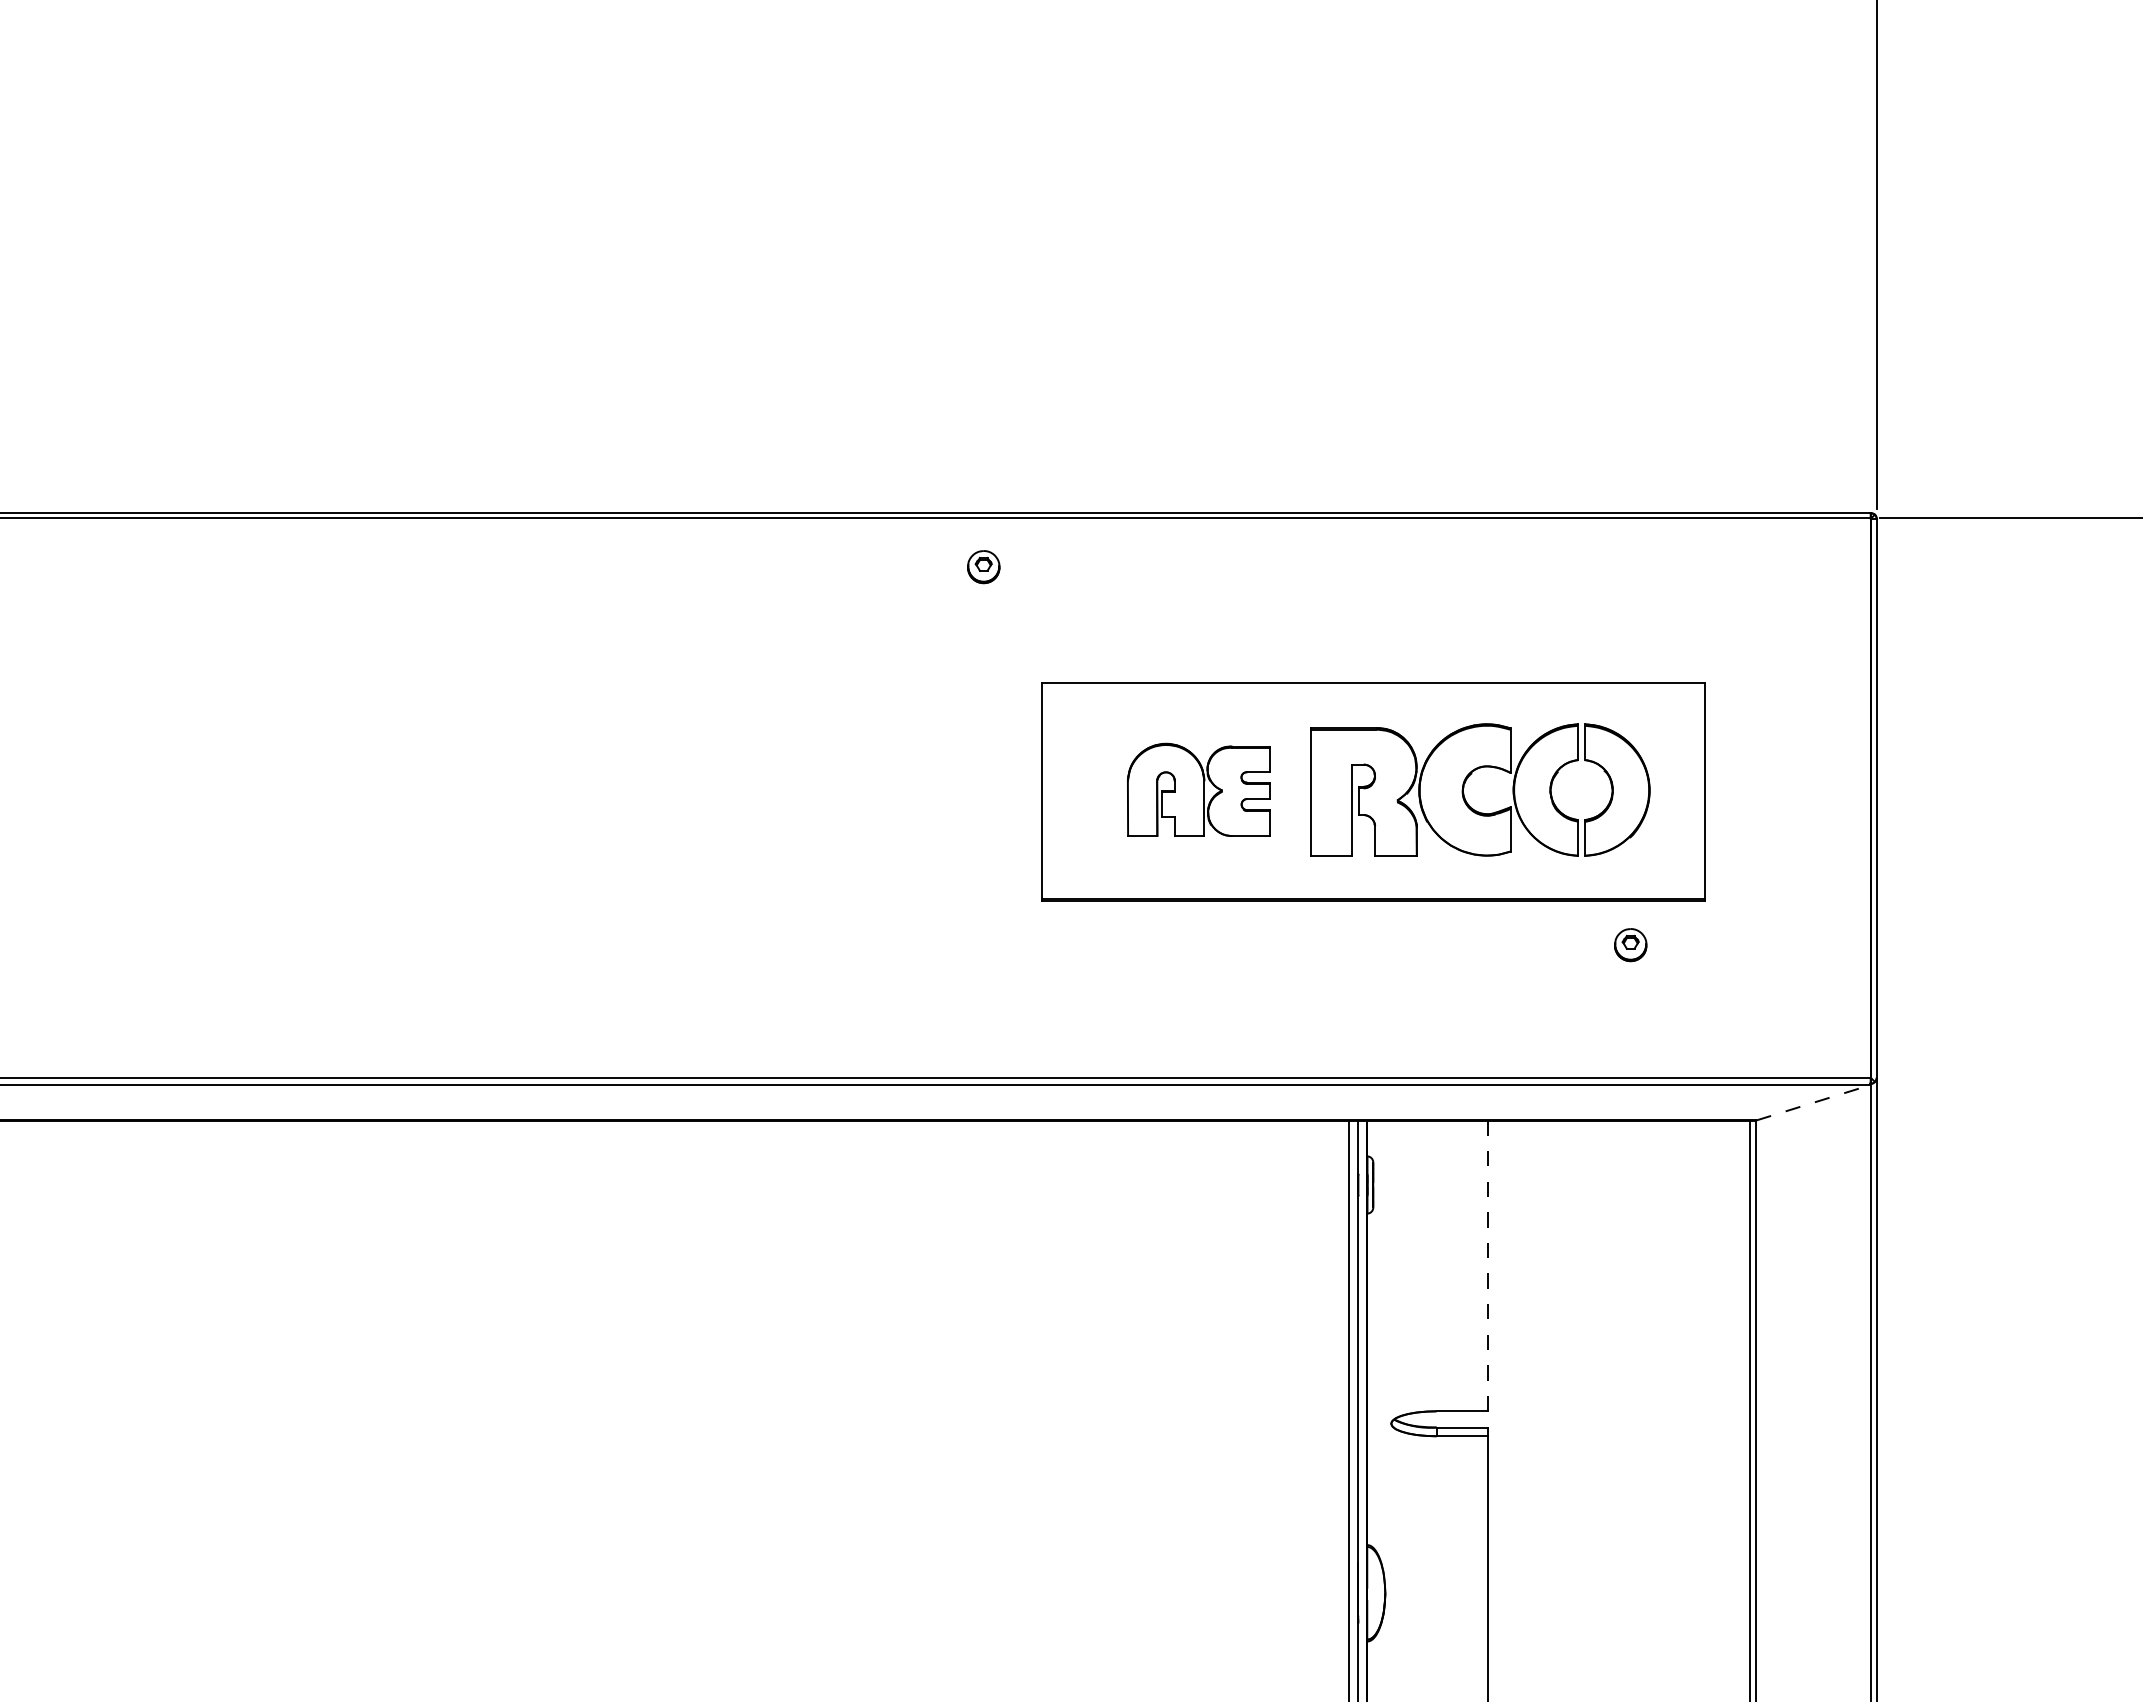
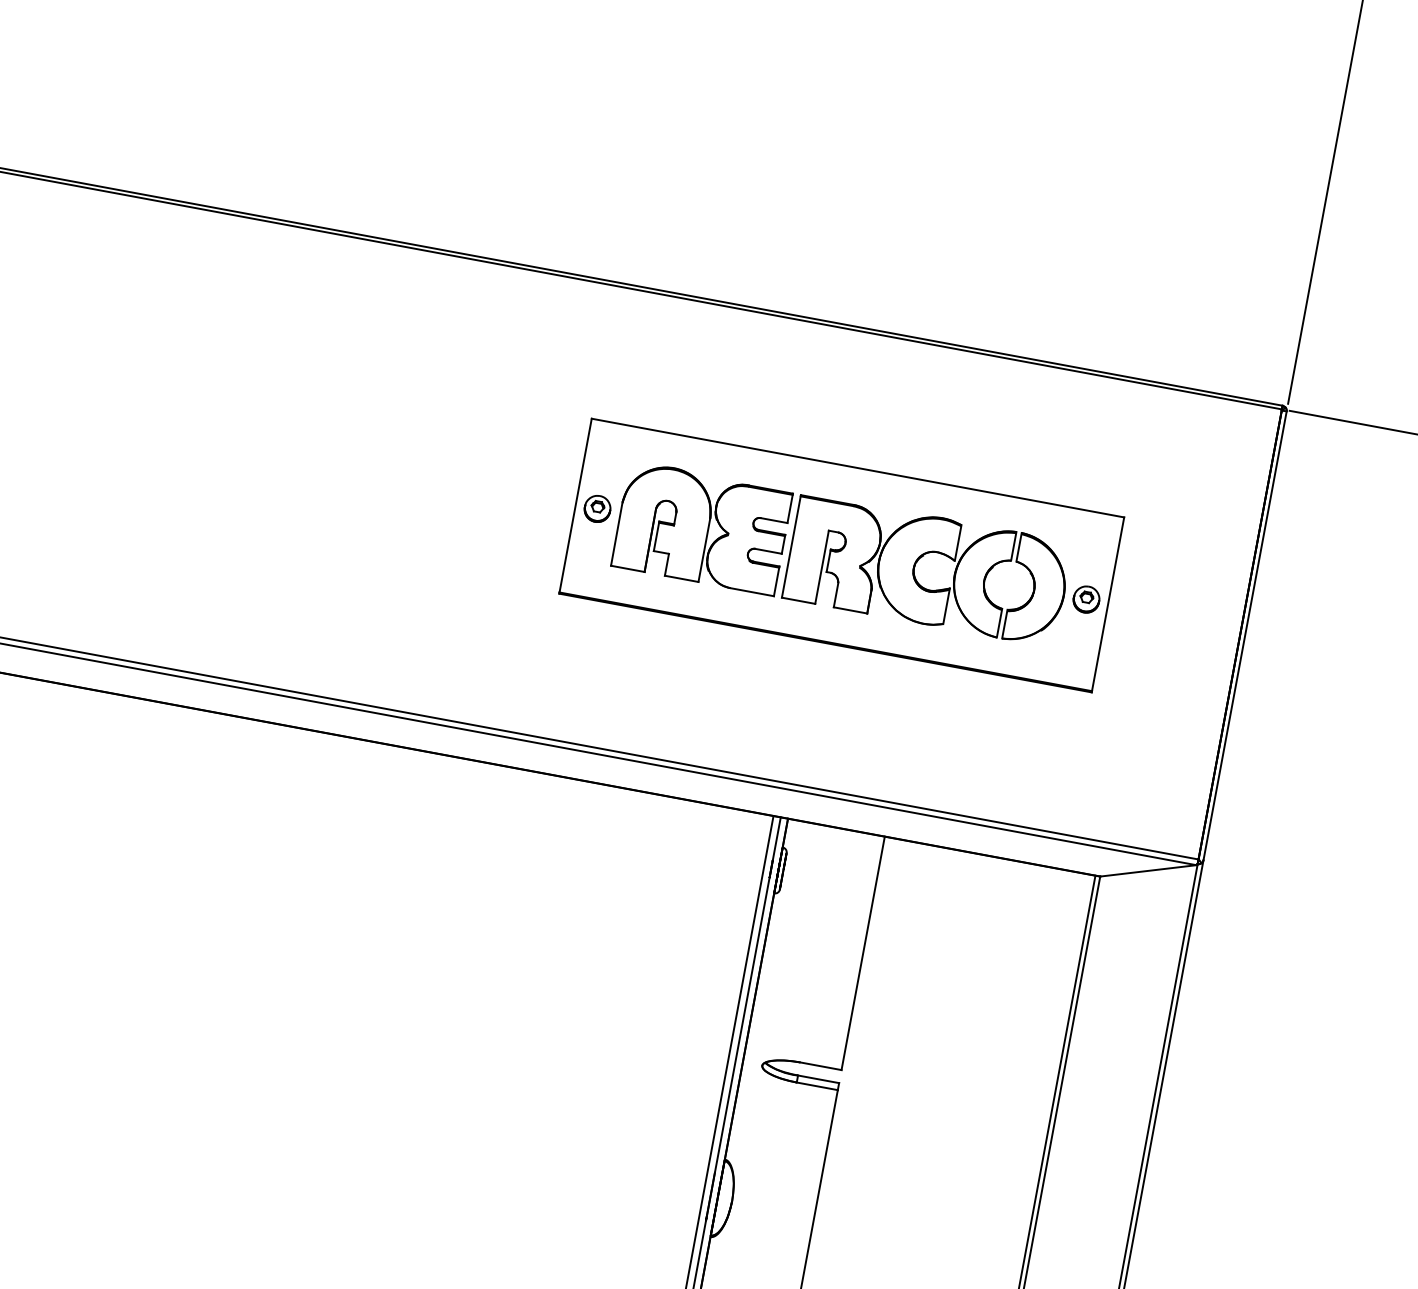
part: (983, 567) -> (597, 509), moved
part: (1198, 789) -> (701, 527), size x1.43
part: (1630, 945) -> (1086, 599), moved
line: (1813, 1102) -> (1149, 870), dashed -> solid
line: (1487, 1265) -> (863, 952), dashed -> solid

